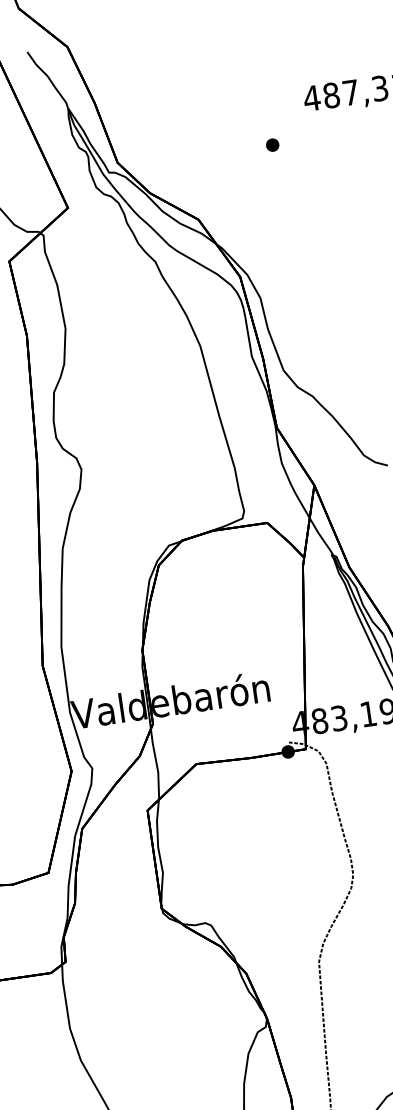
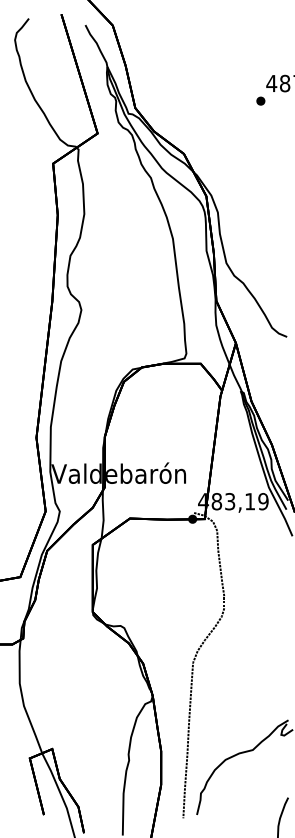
part: (271, 144) -> (260, 100), moved

